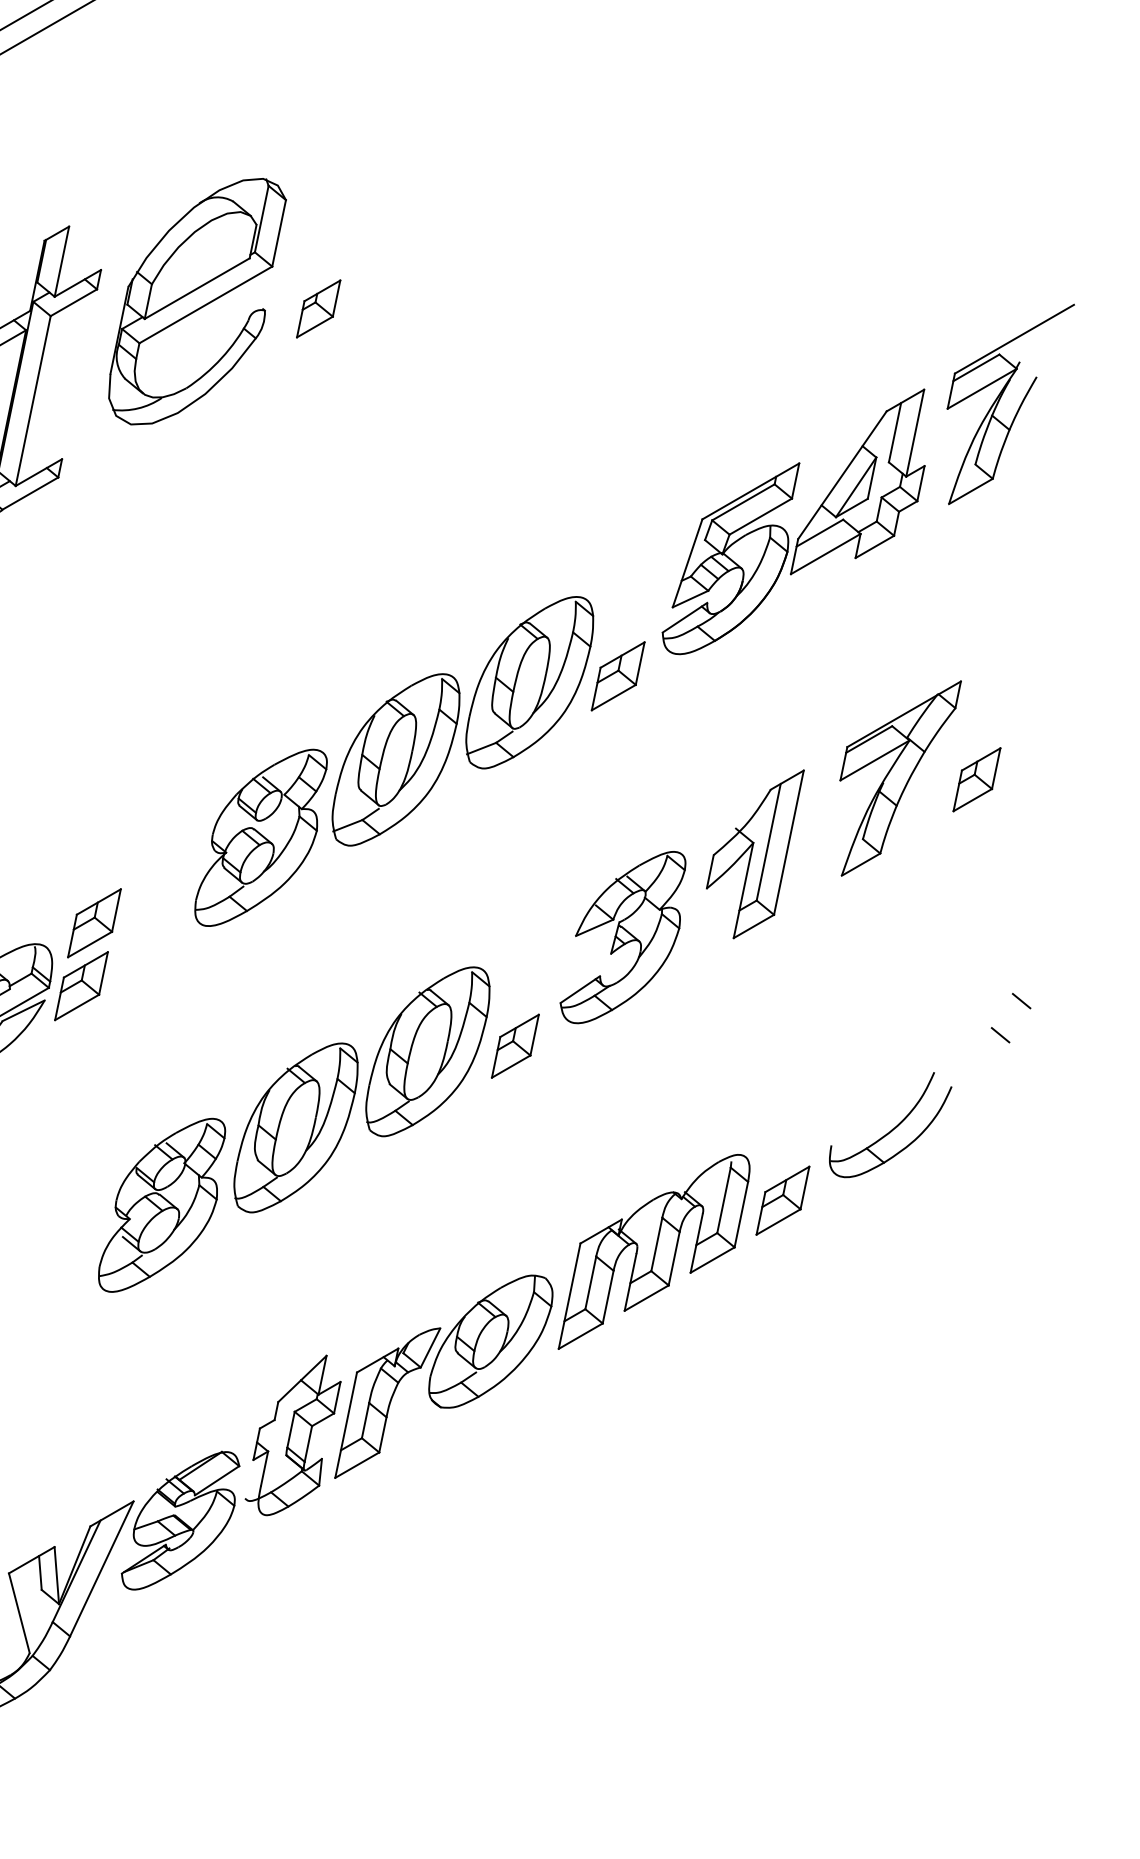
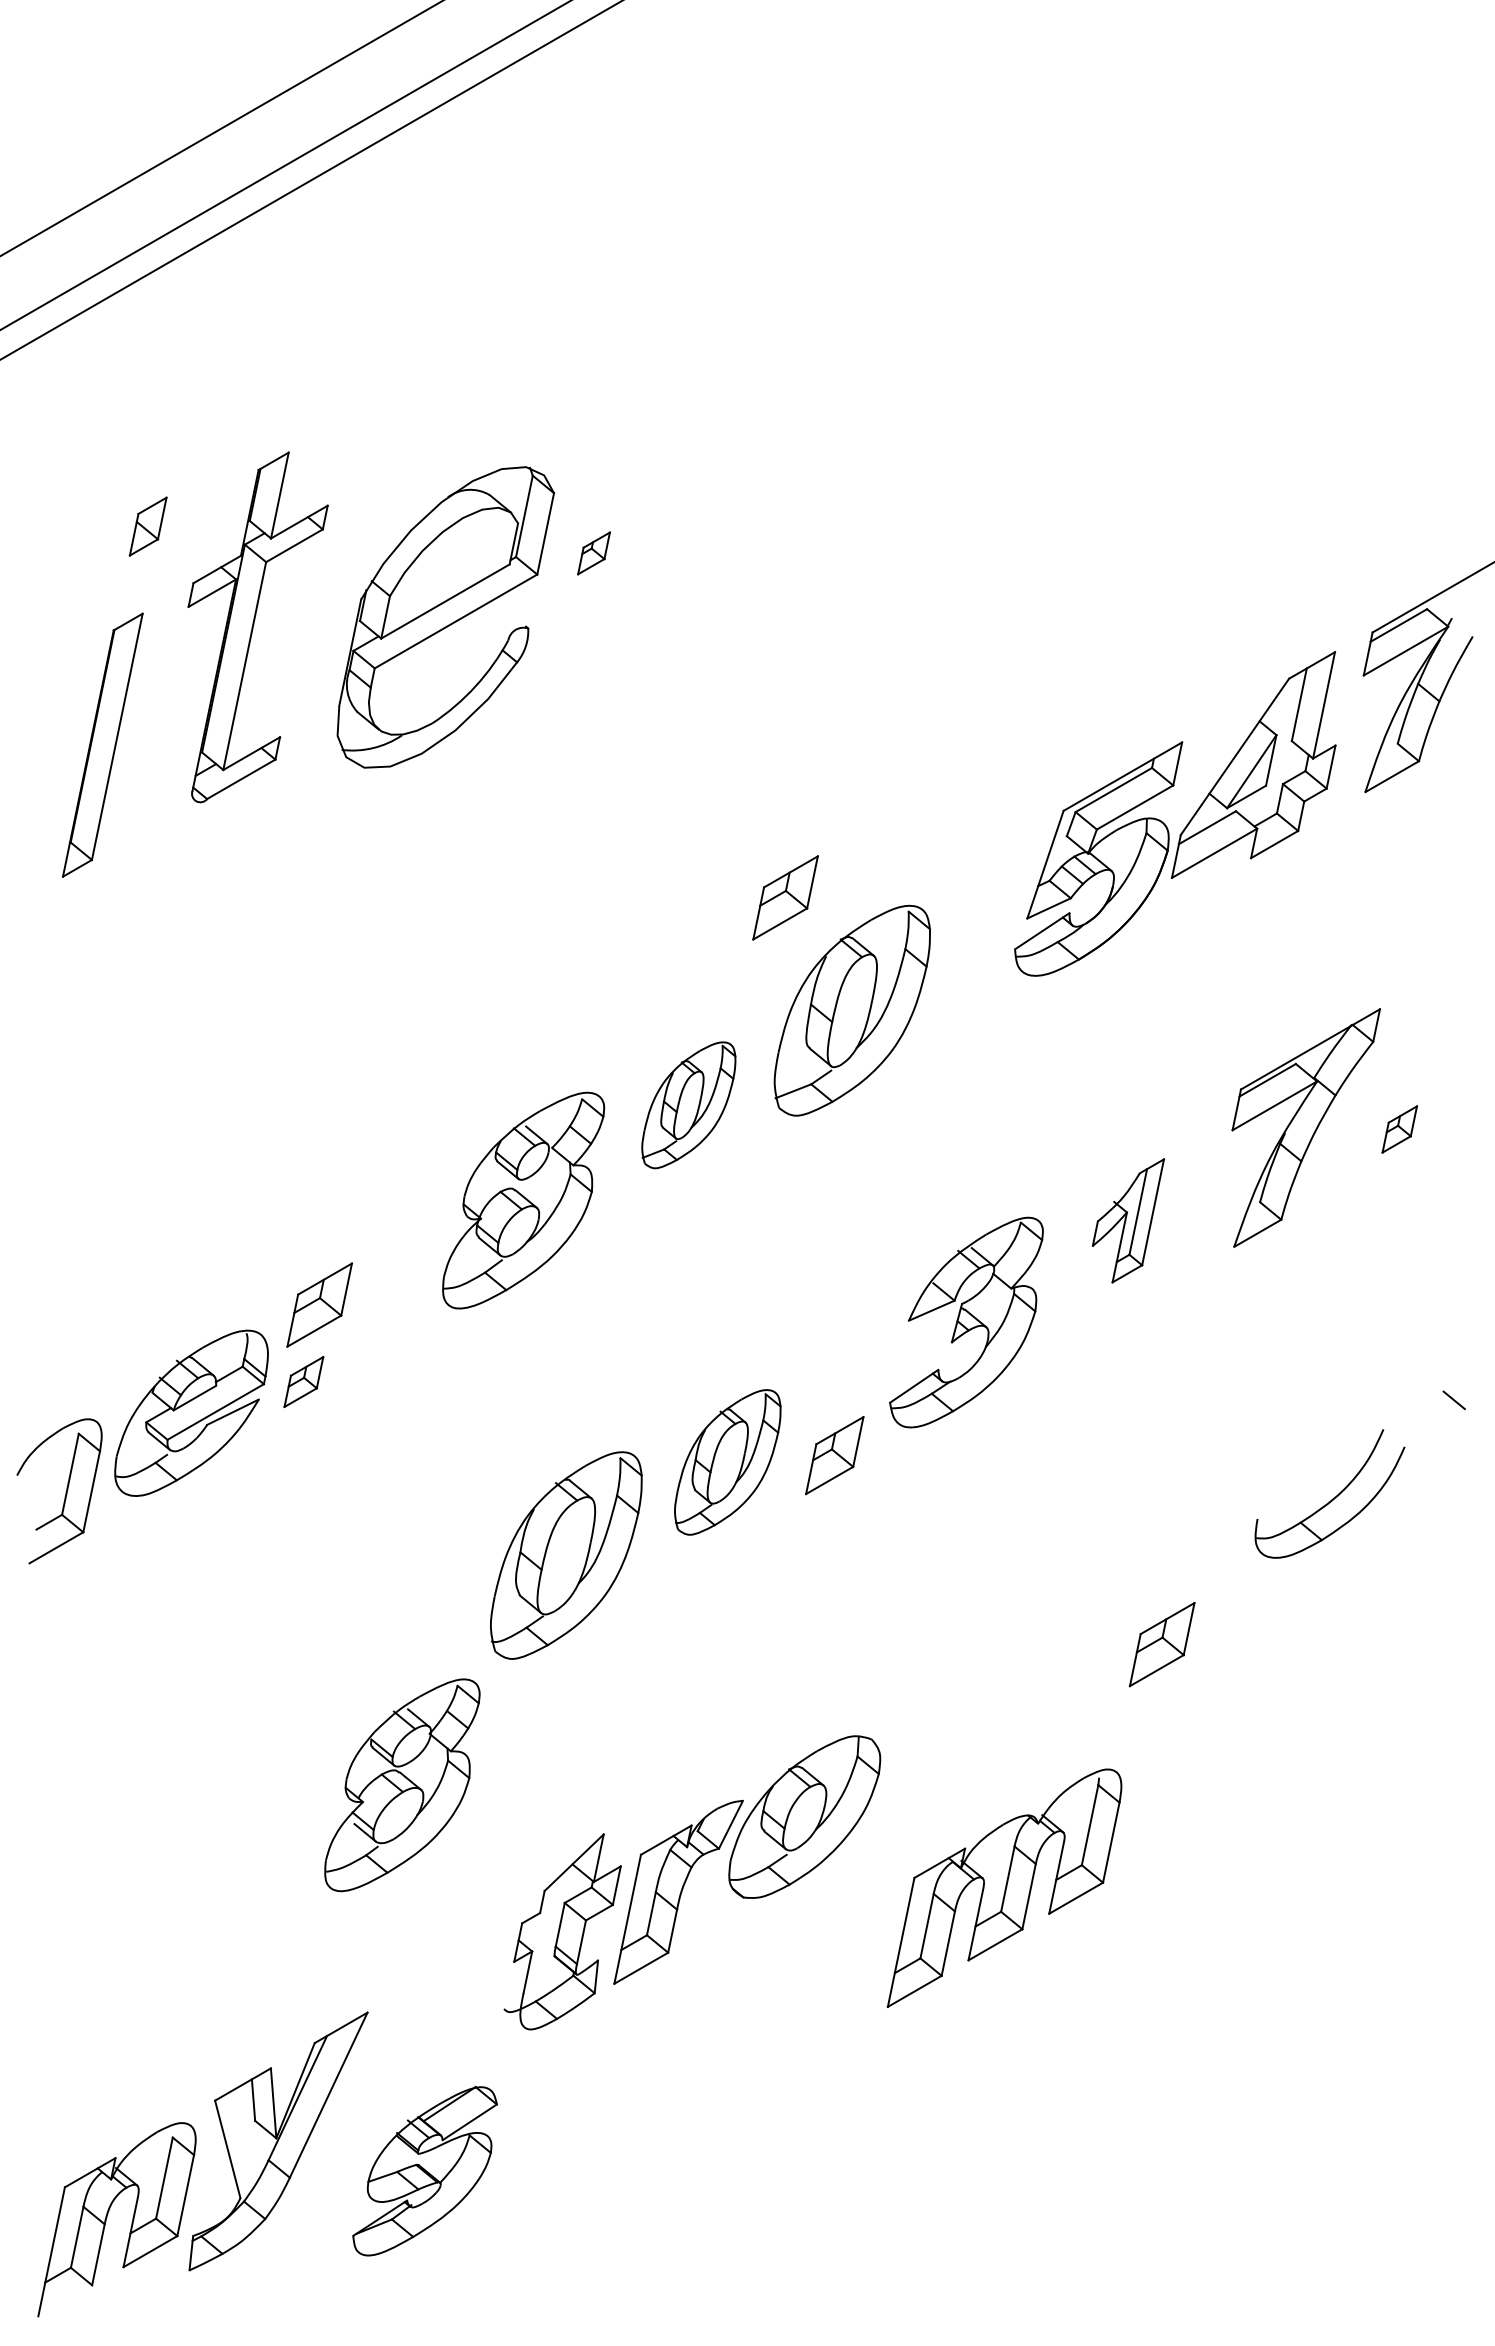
part: (197, 301) -> (445, 617), moved
part: (318, 309) -> (593, 553), size x0.6
part: (618, 675) -> (785, 897), moved
part: (395, 760) -> (688, 1105), size x0.6
part: (976, 779) -> (1399, 1129), size x0.6
part: (755, 854) -> (1128, 1220), size x0.6
part: (81, 985) -> (303, 1381), size x0.6
line: (1000, 1034) -> (1428, 1441), removed
part: (427, 1051) -> (727, 1462), size x0.7
part: (890, 1124) -> (1329, 1493), moved
part: (162, 1205) -> (402, 1785), moved
part: (654, 1251) -> (1004, 1887), moved
part: (180, 1520) -> (424, 2170), moved

